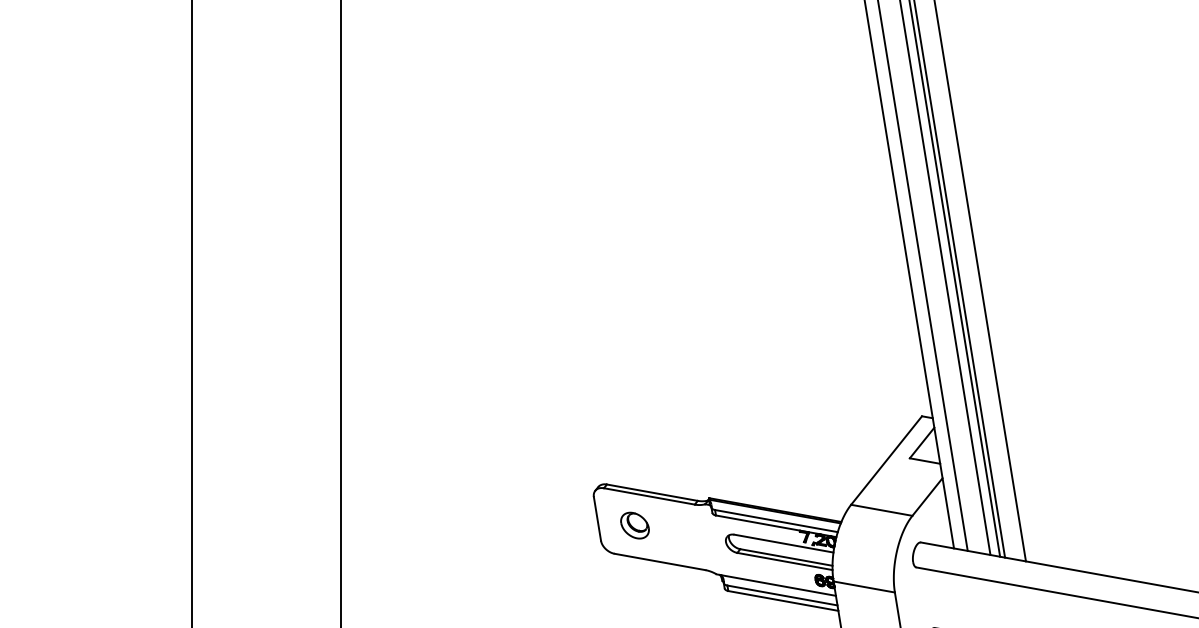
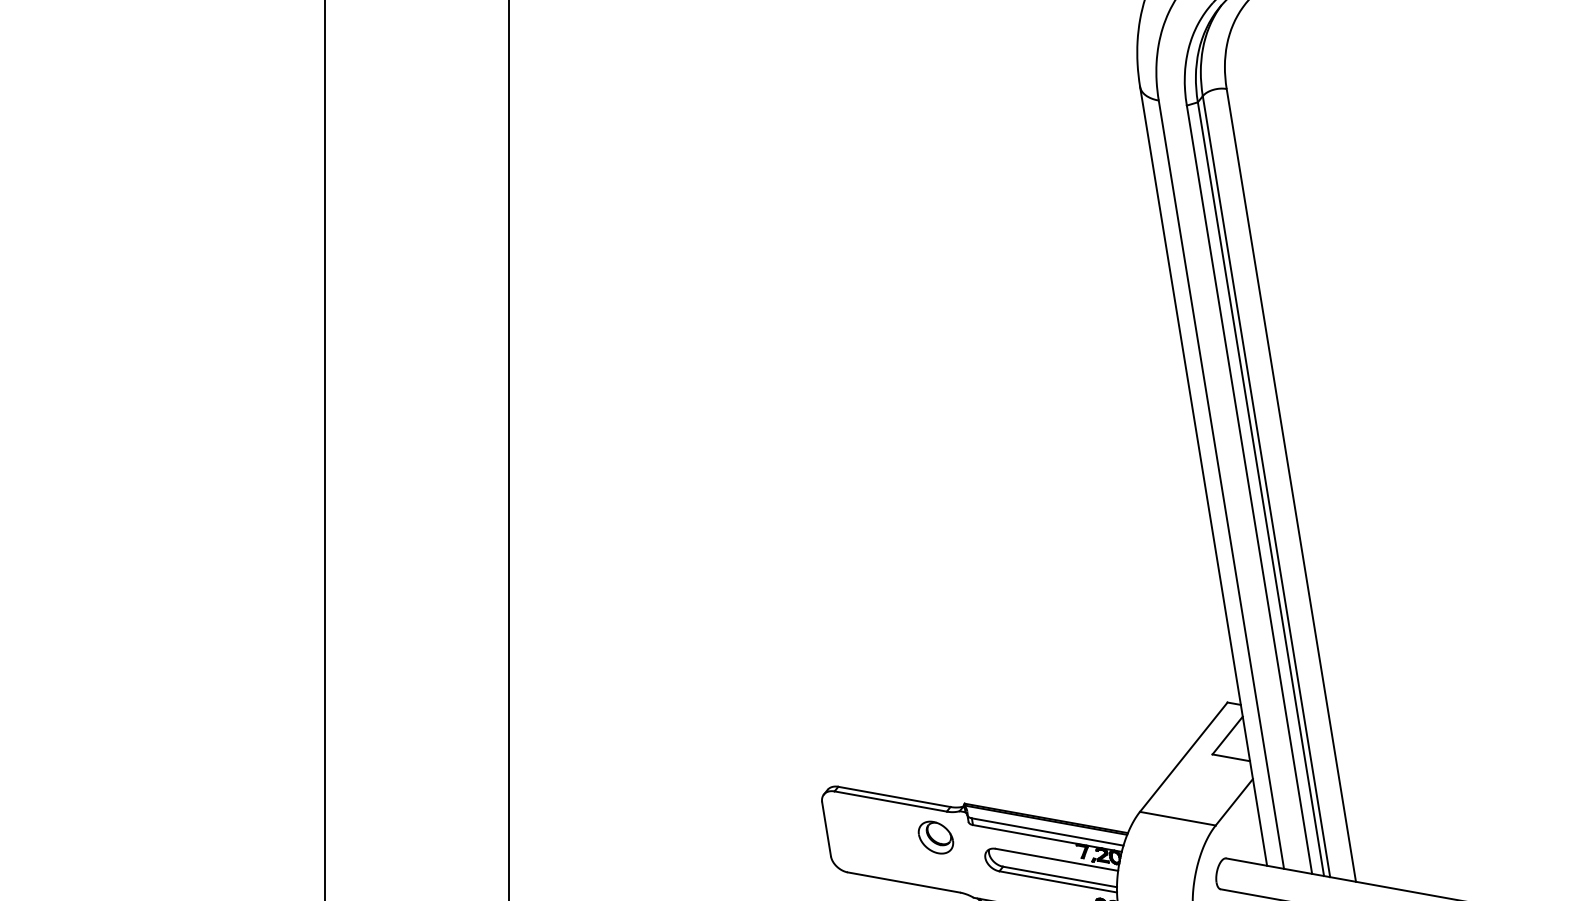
part: (634, 525) -> (935, 837), moved

